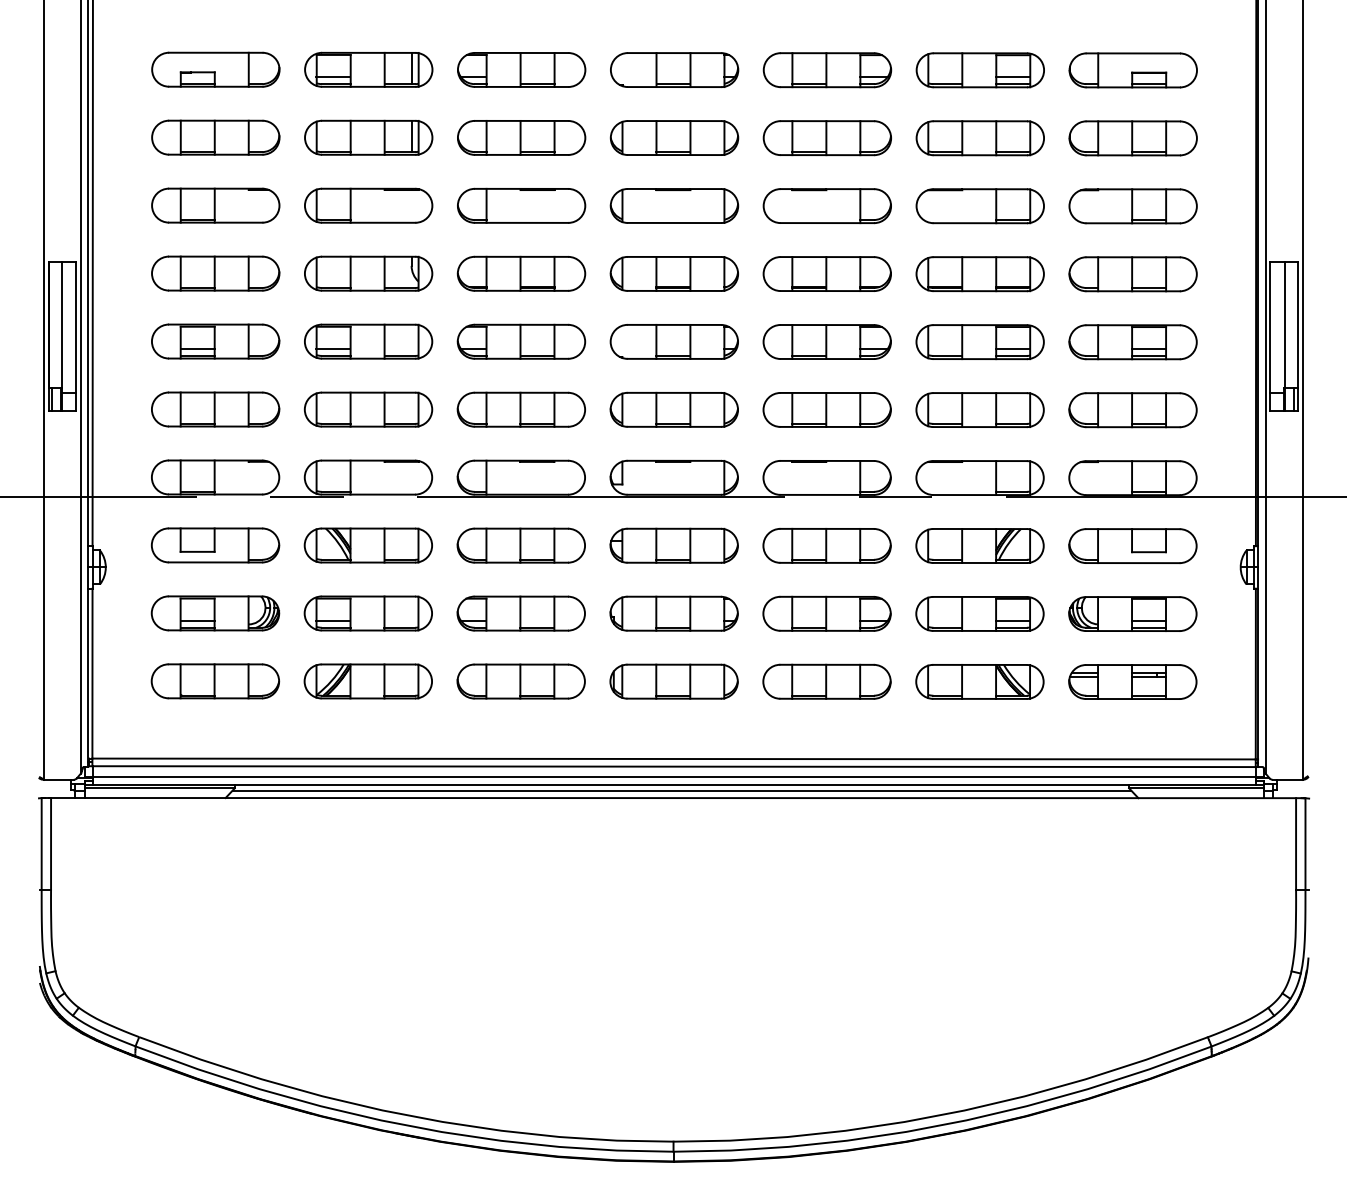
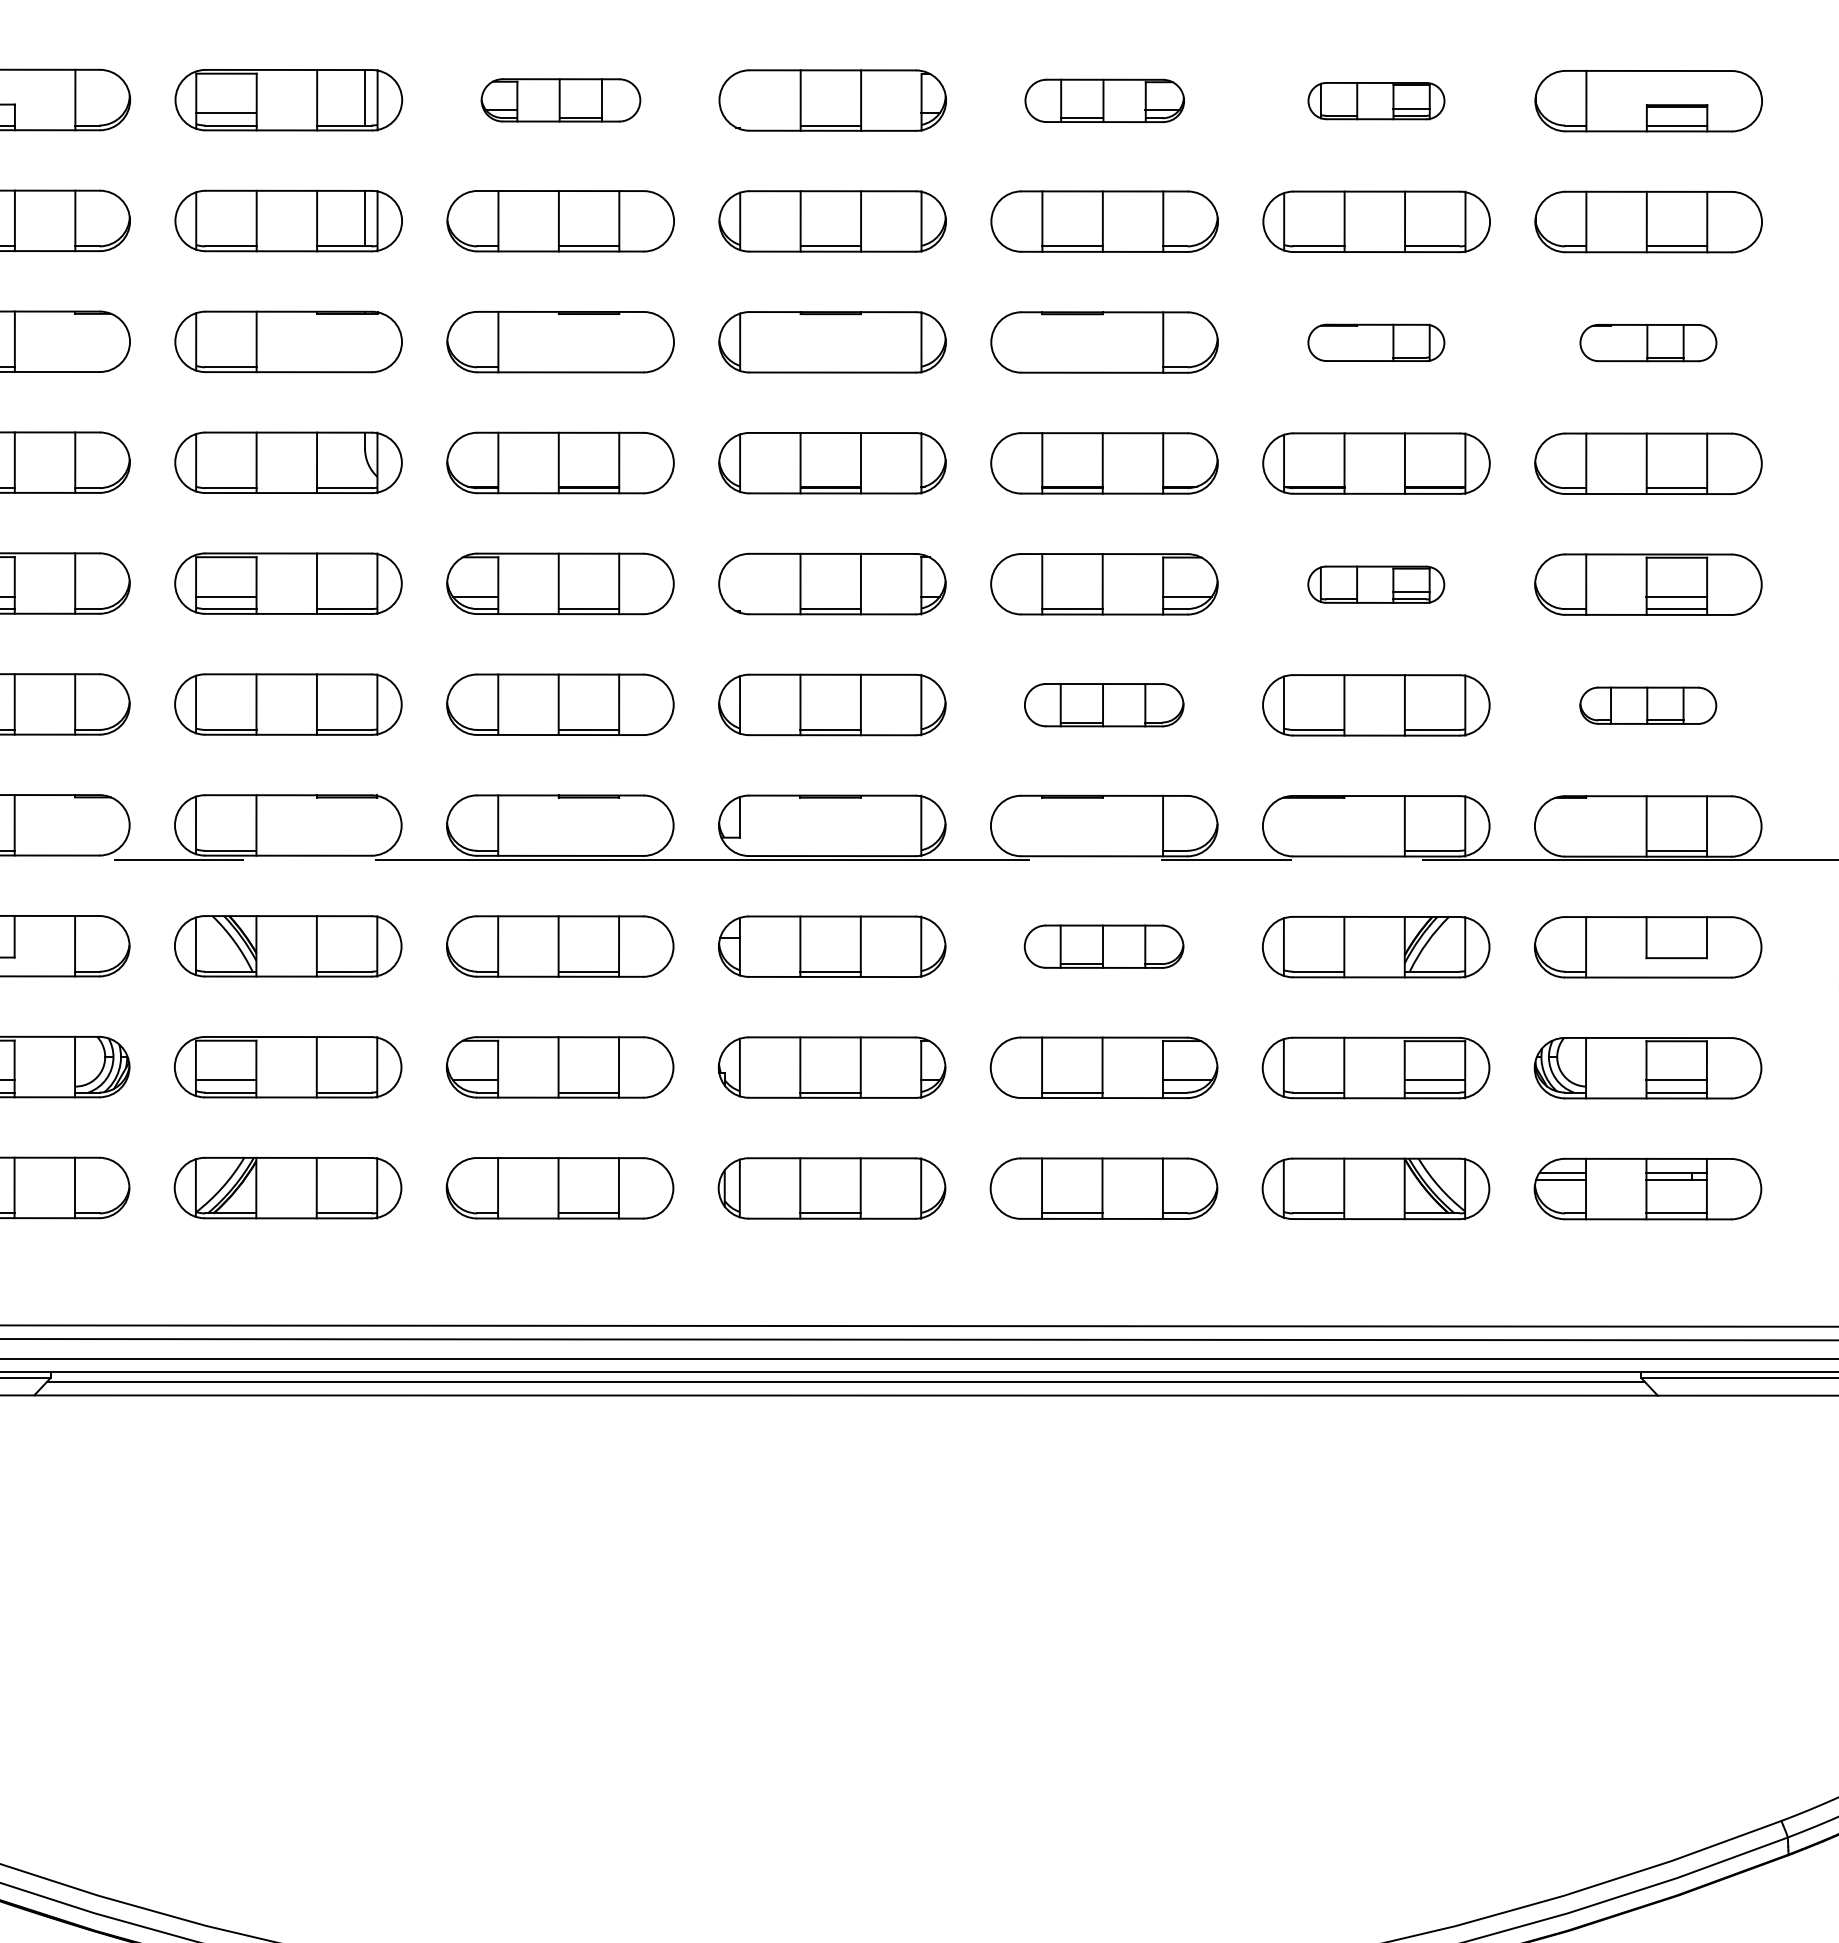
part: (521, 69) -> (560, 99), size x0.7
part: (827, 70) -> (1104, 101), size x0.7
part: (979, 70) -> (1375, 101), size x0.6
part: (979, 206) -> (1375, 343), size x0.6
part: (1132, 206) -> (1647, 343), size x0.6
part: (979, 342) -> (1375, 585), size x0.6
part: (826, 409) -> (1103, 704), size x0.7
part: (1132, 410) -> (1647, 706), size x0.6
part: (826, 545) -> (1103, 946), size x0.7

